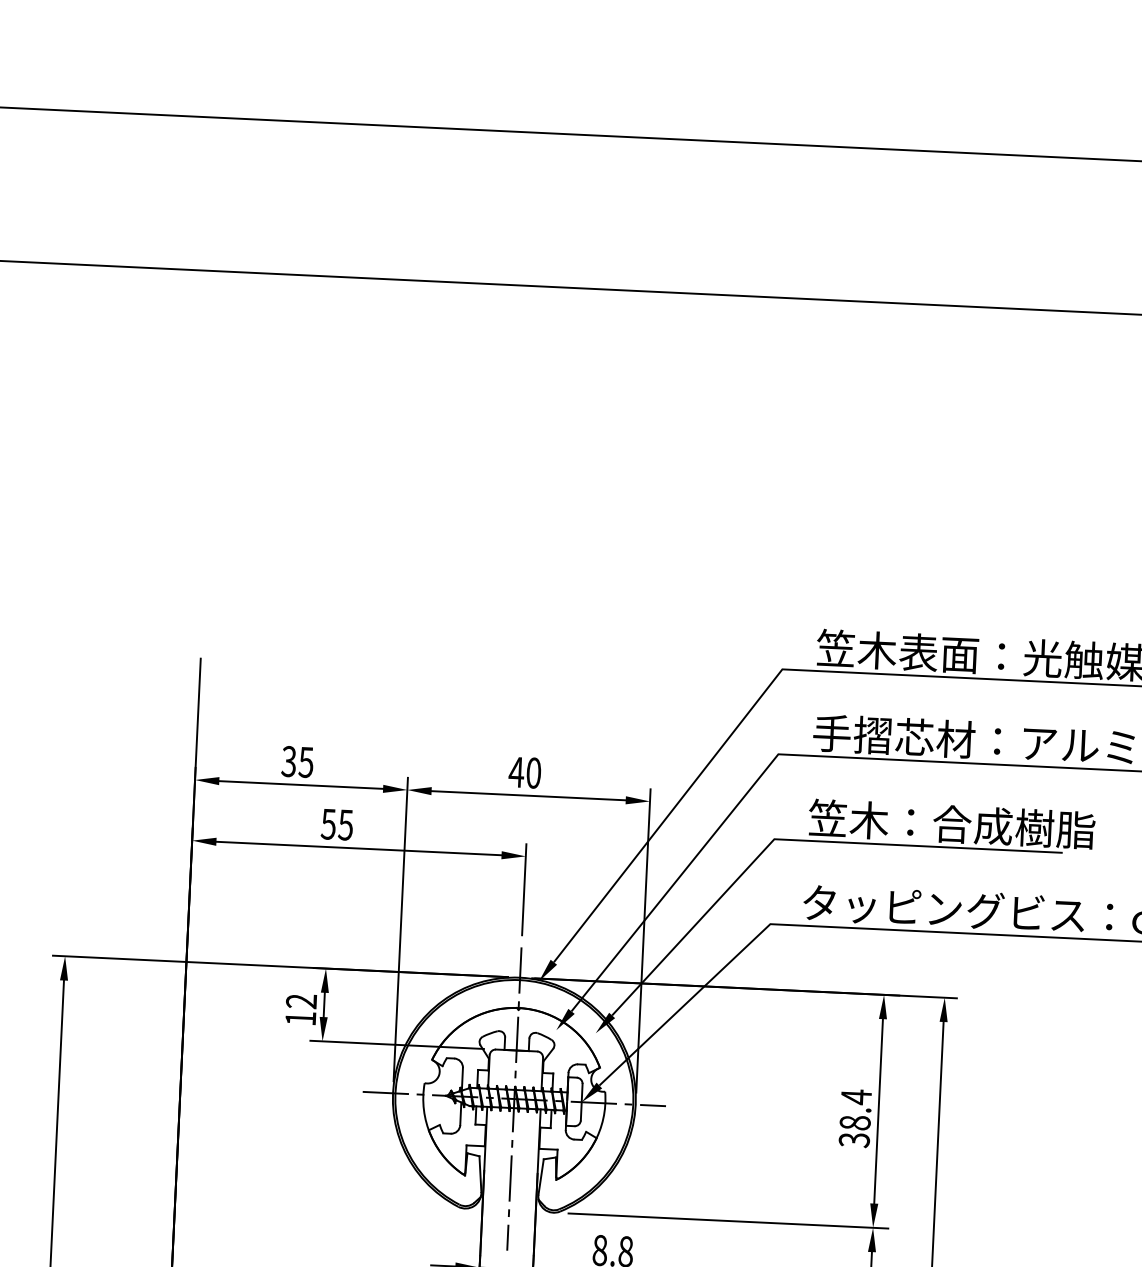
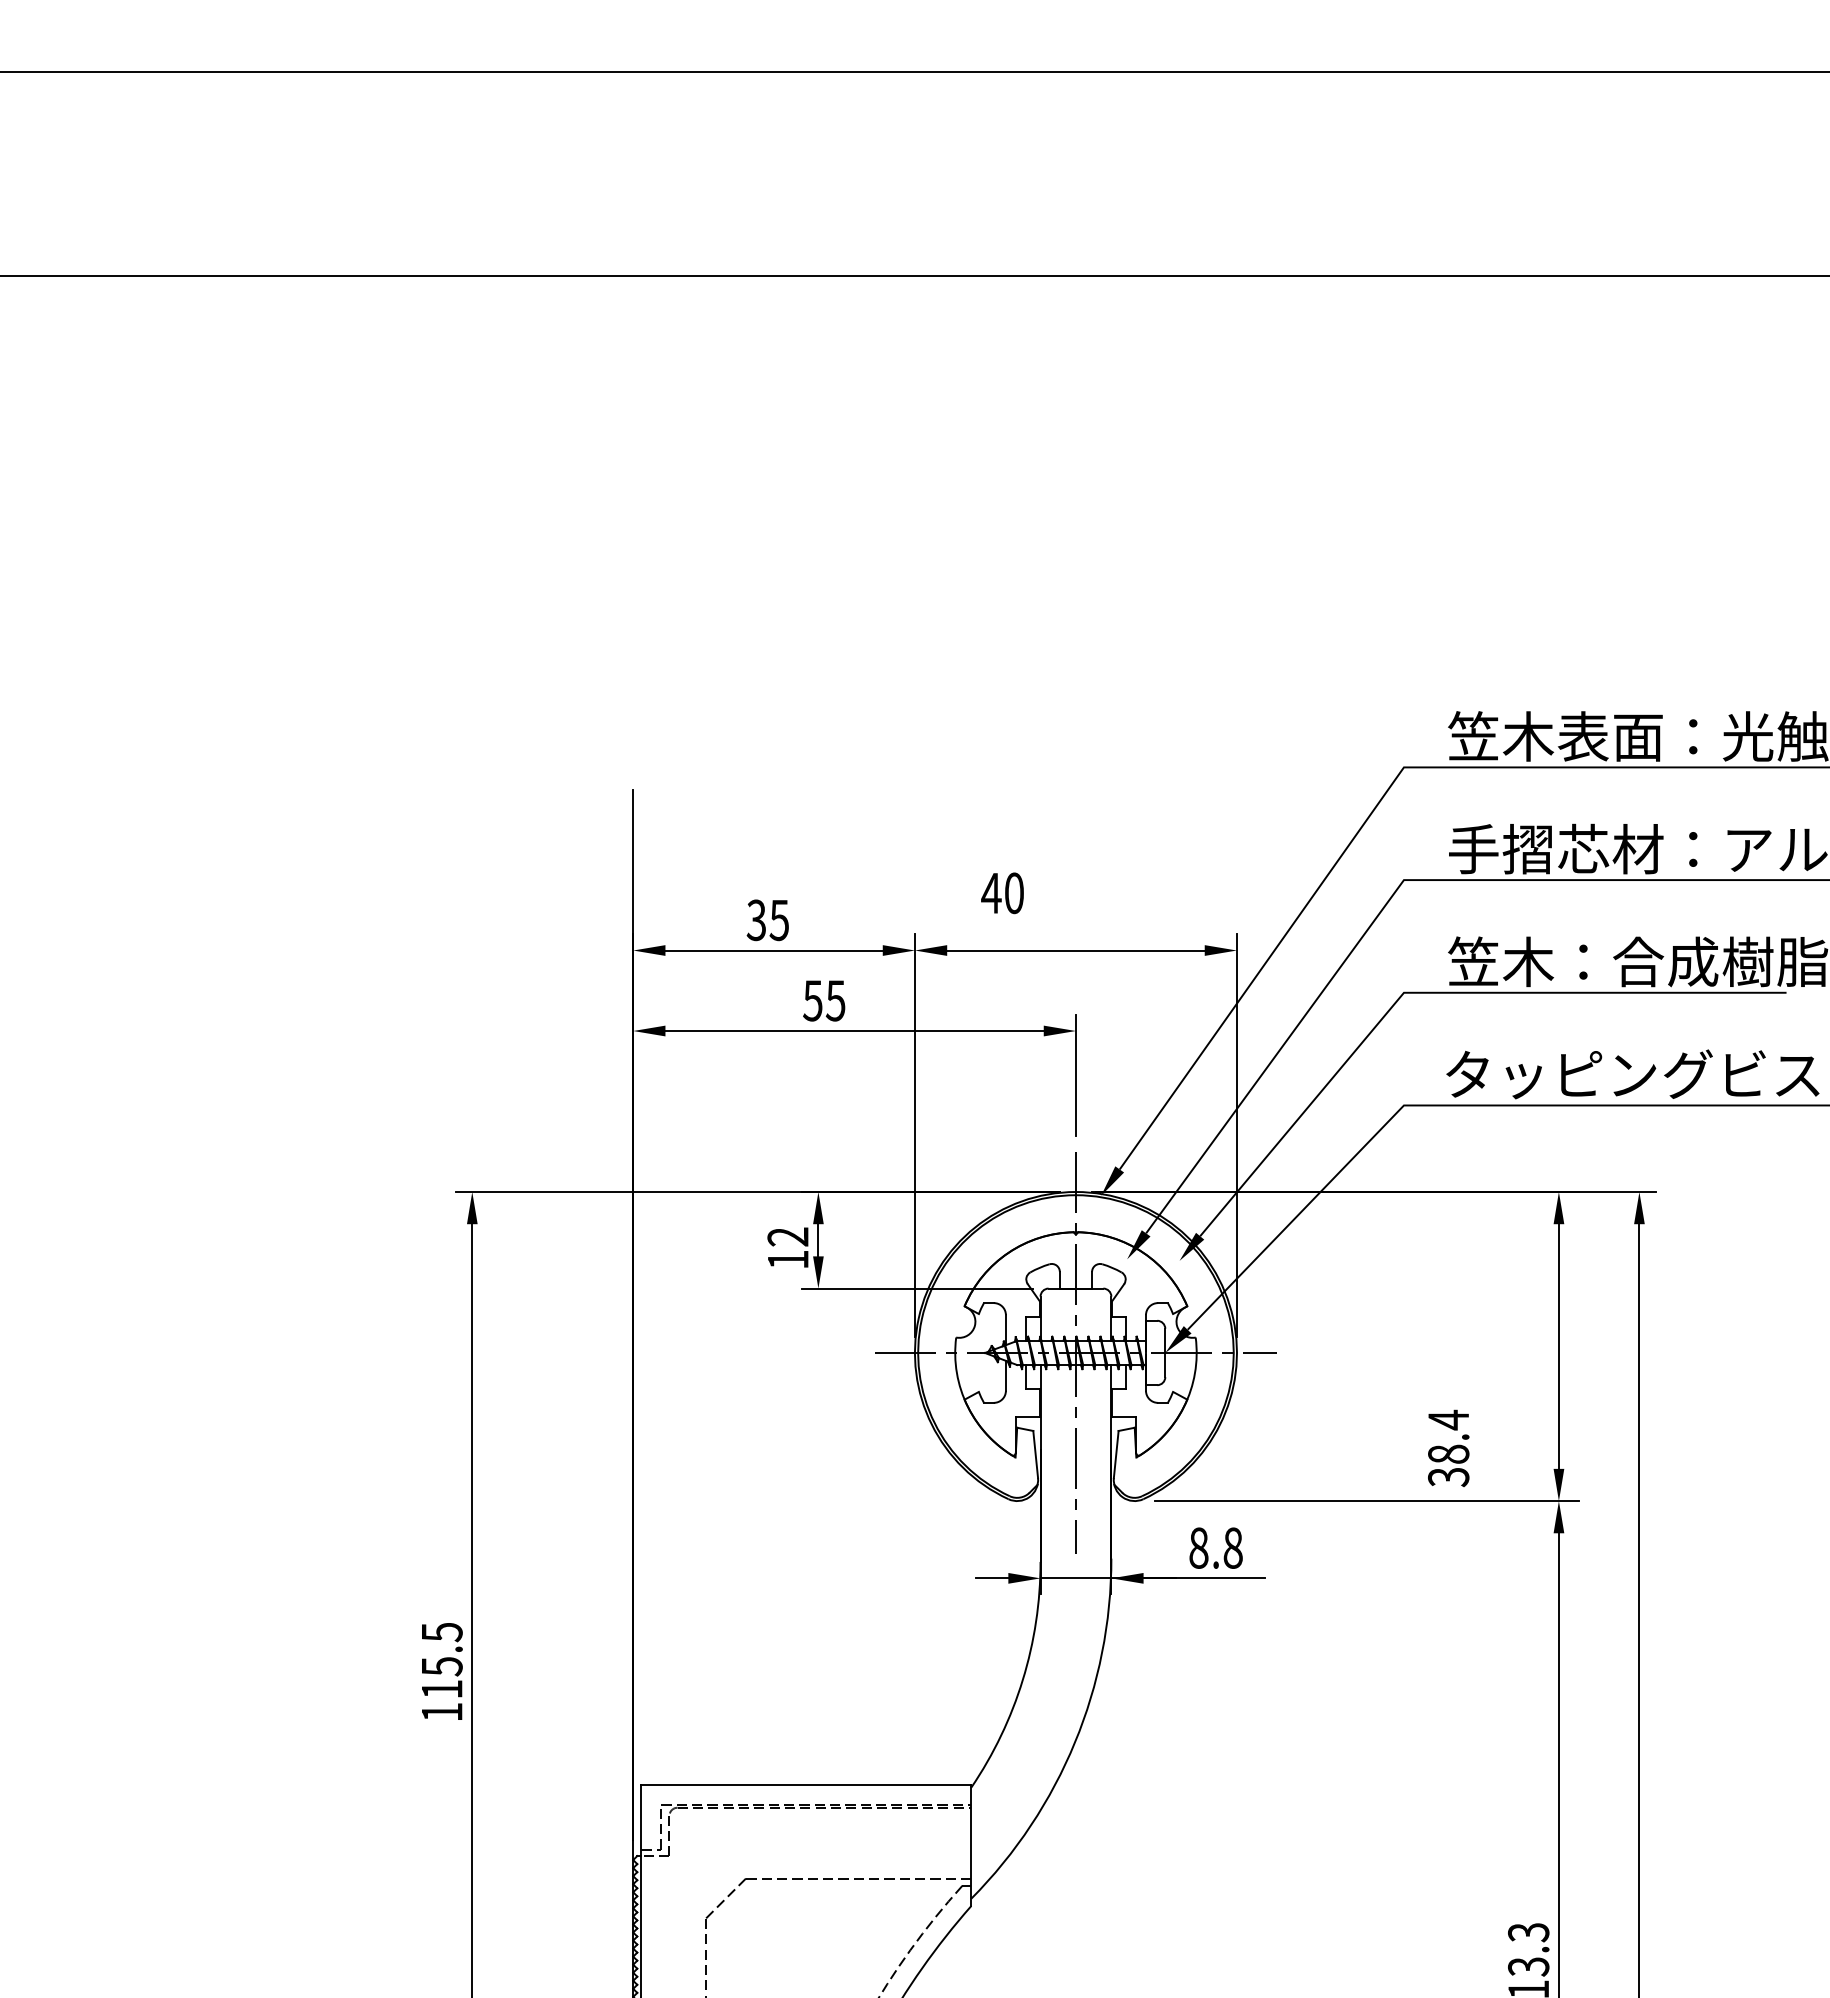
text: (524, 772) -> (1002, 893), moved
text: (855, 1117) -> (1448, 1447), moved

